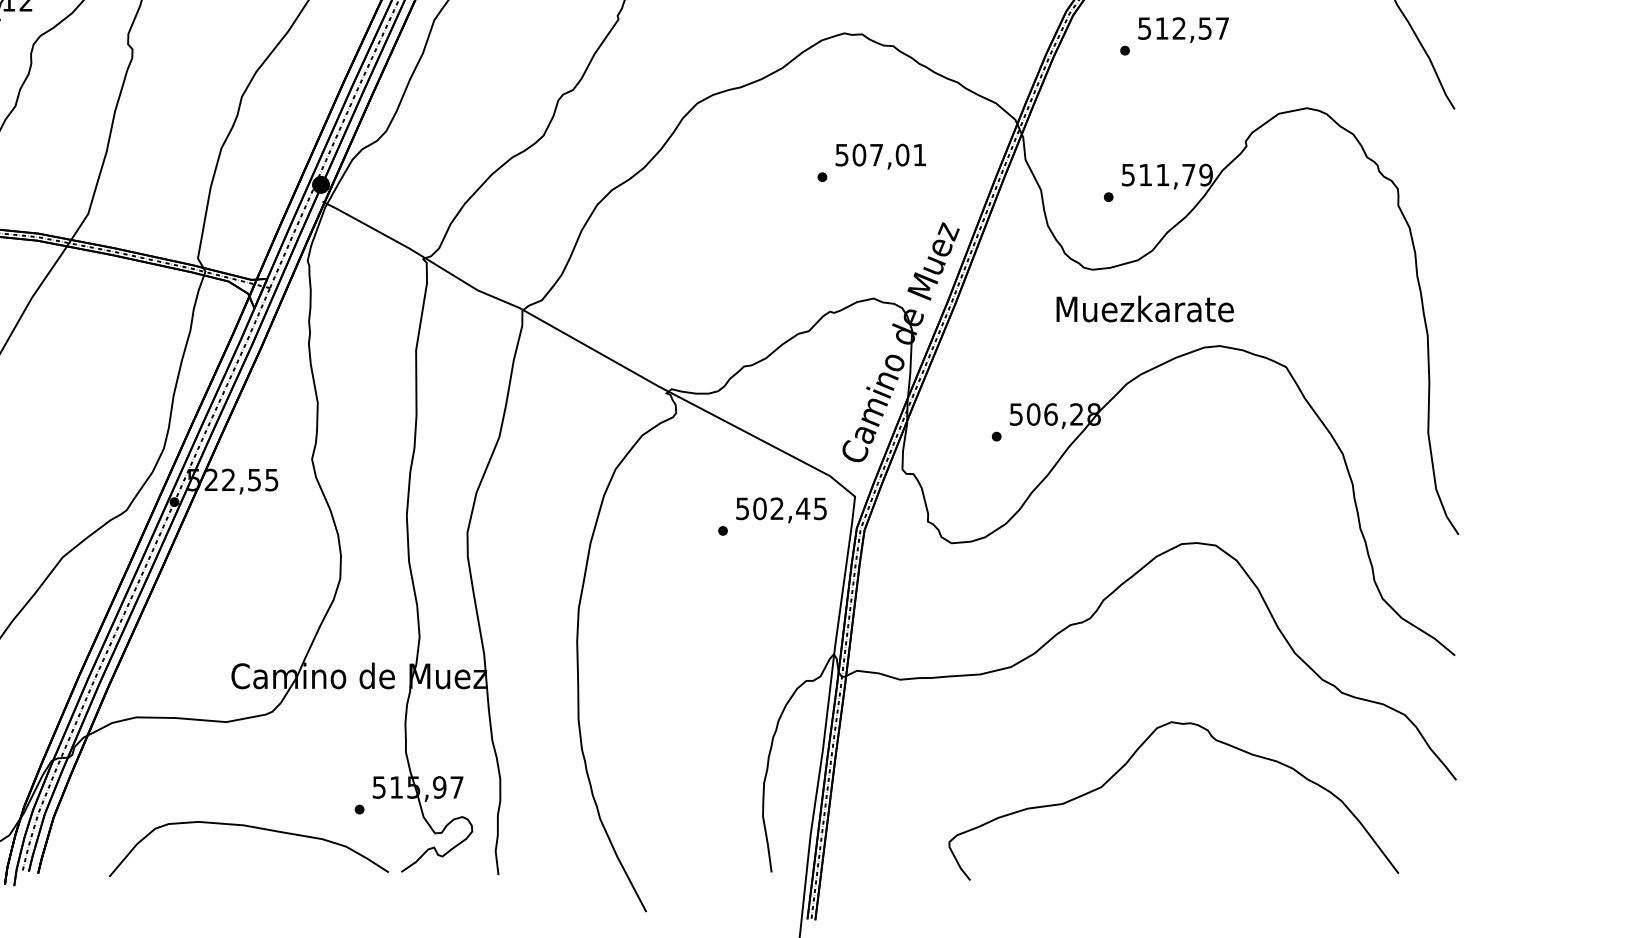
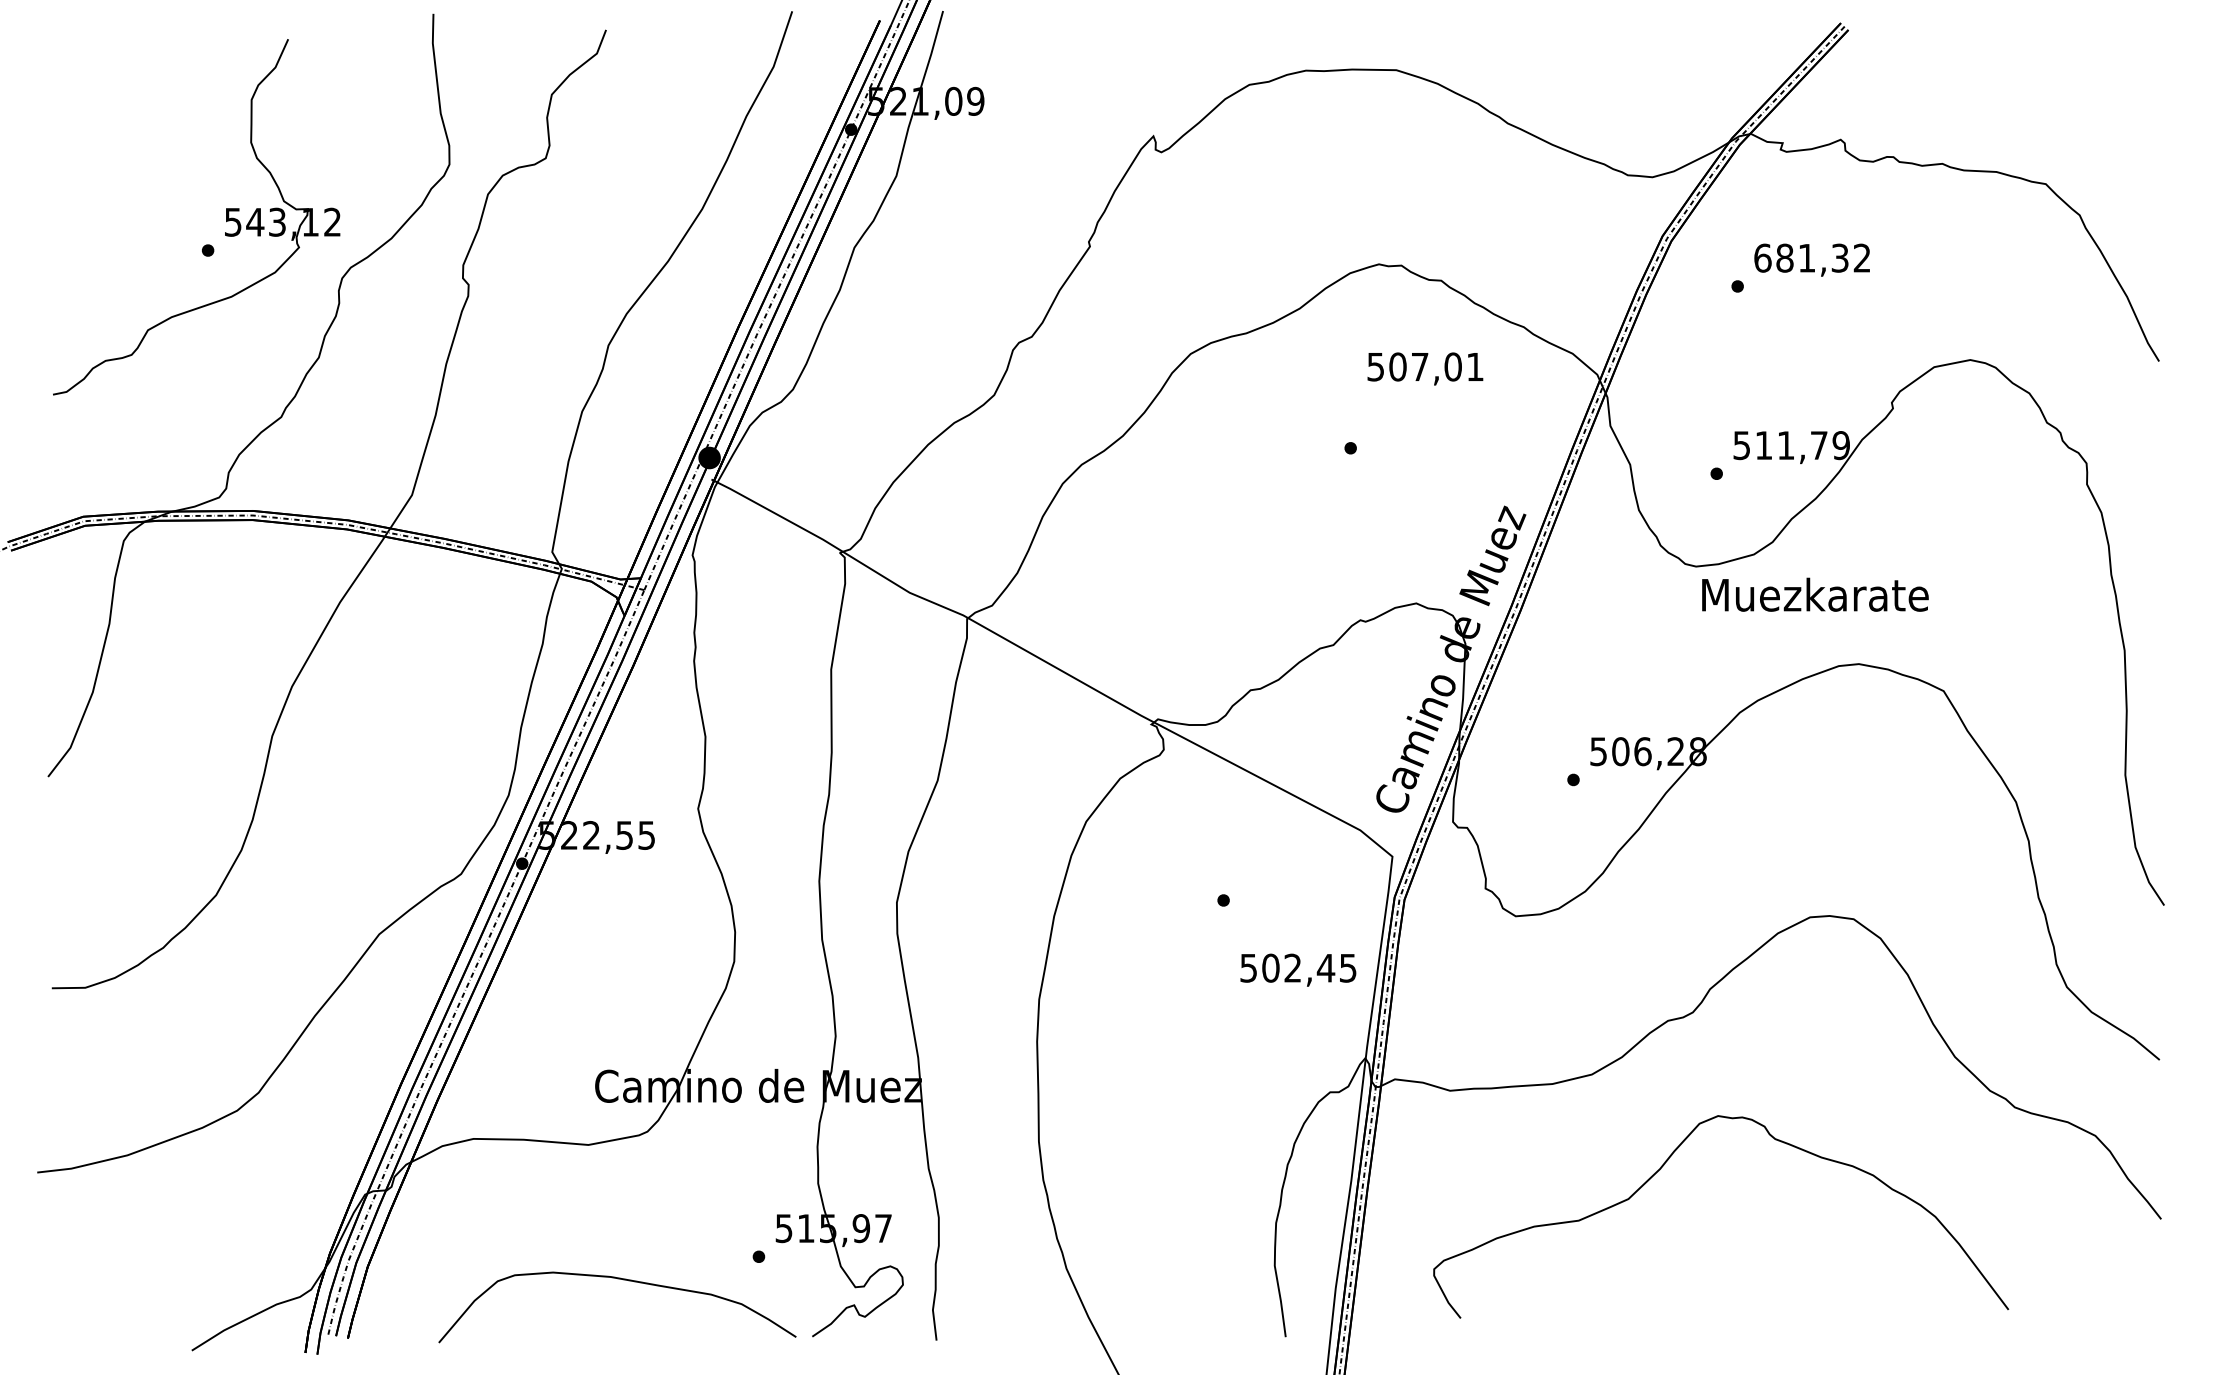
text: (1183, 28) -> (1812, 257), 512,57 -> 681,32
text: (880, 156) -> (1425, 368), moved
text: (1145, 308) -> (1815, 594), moved
text: (781, 509) -> (1298, 969), moved
curve: (1129, 760) -> (1664, 1165), moved

